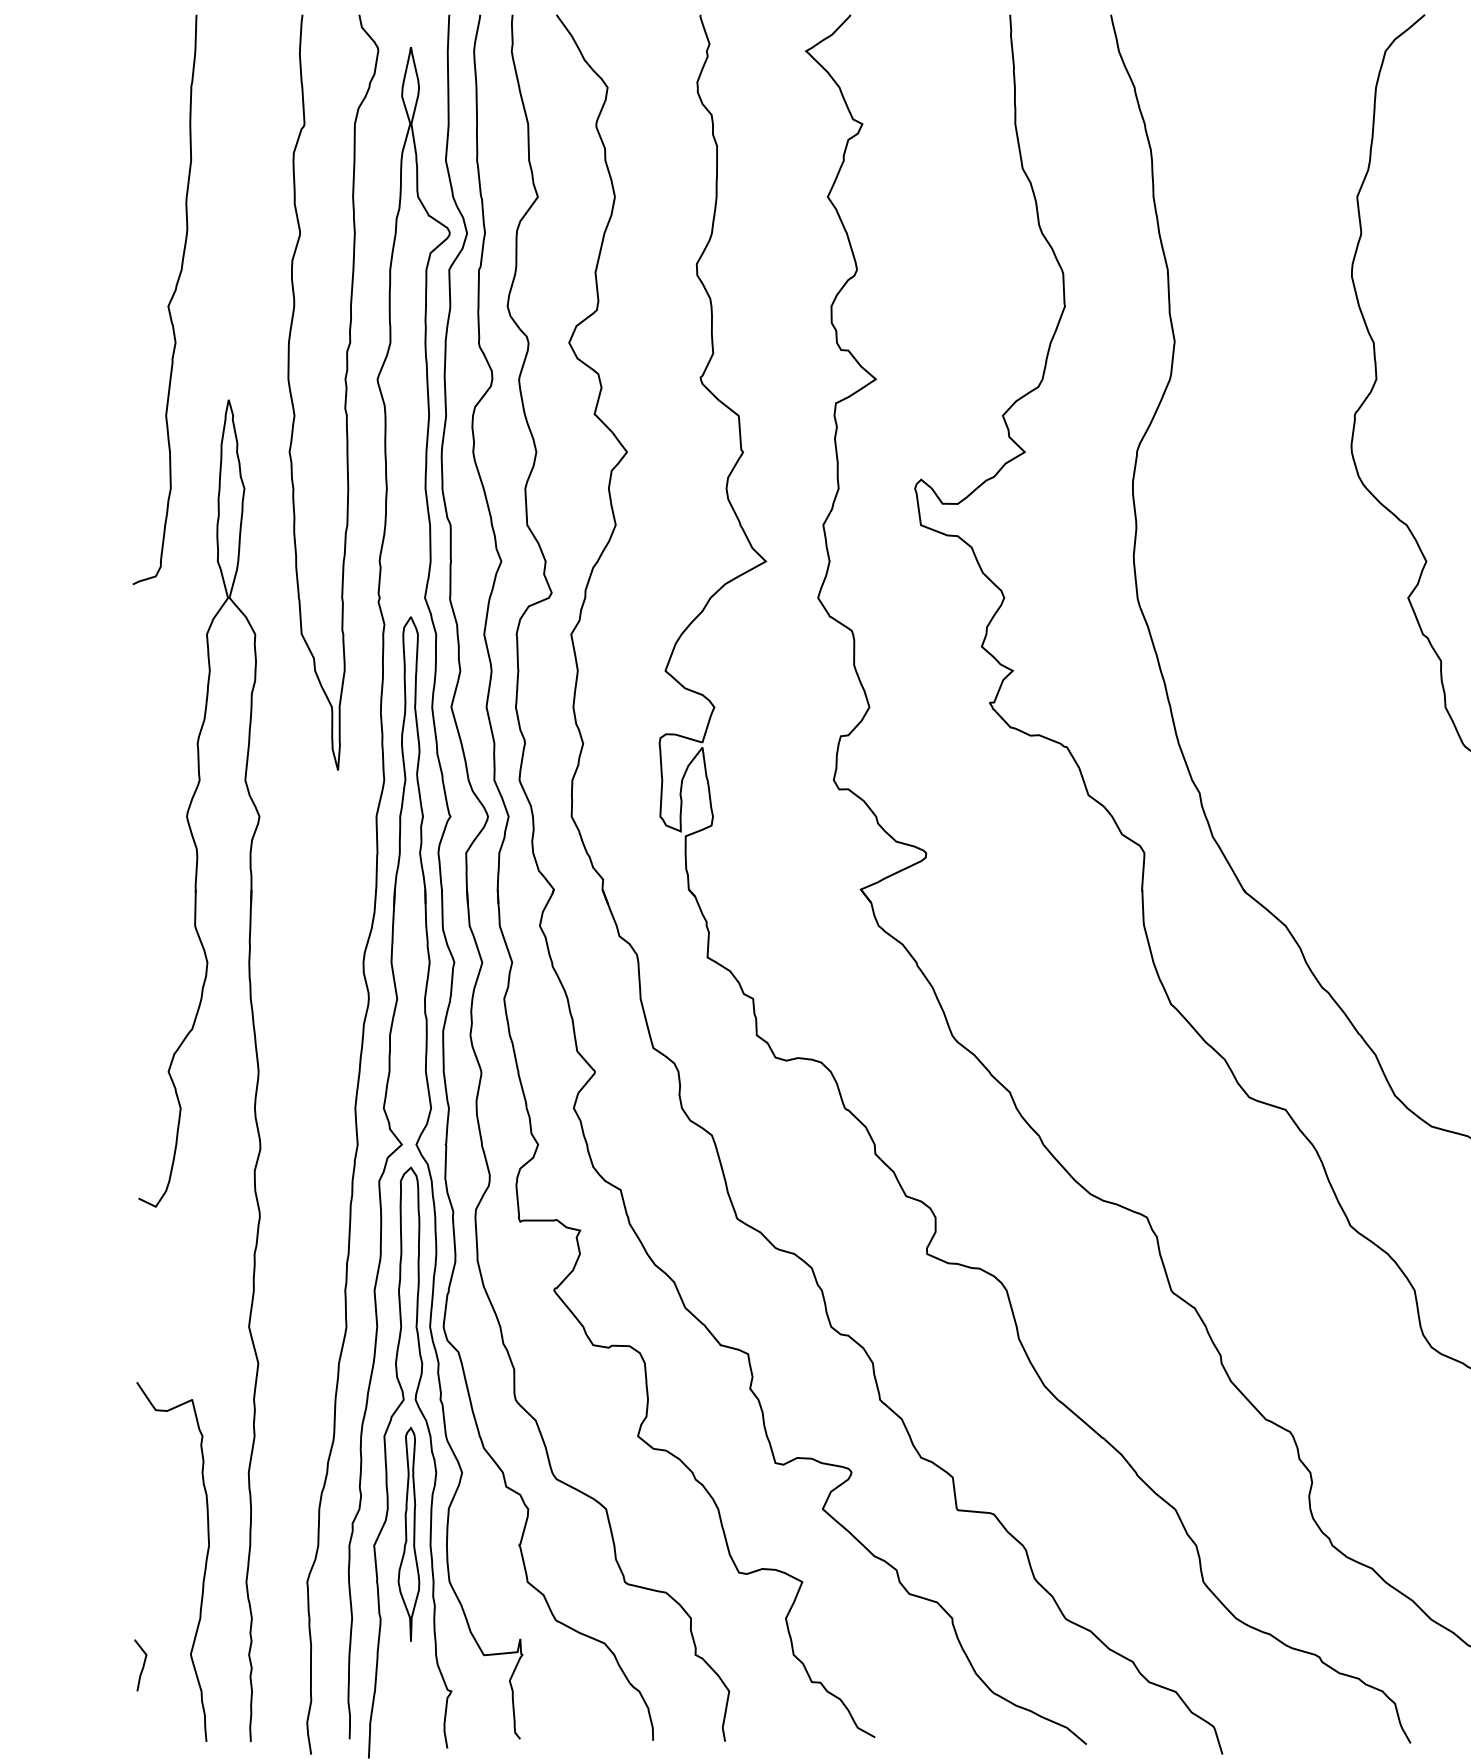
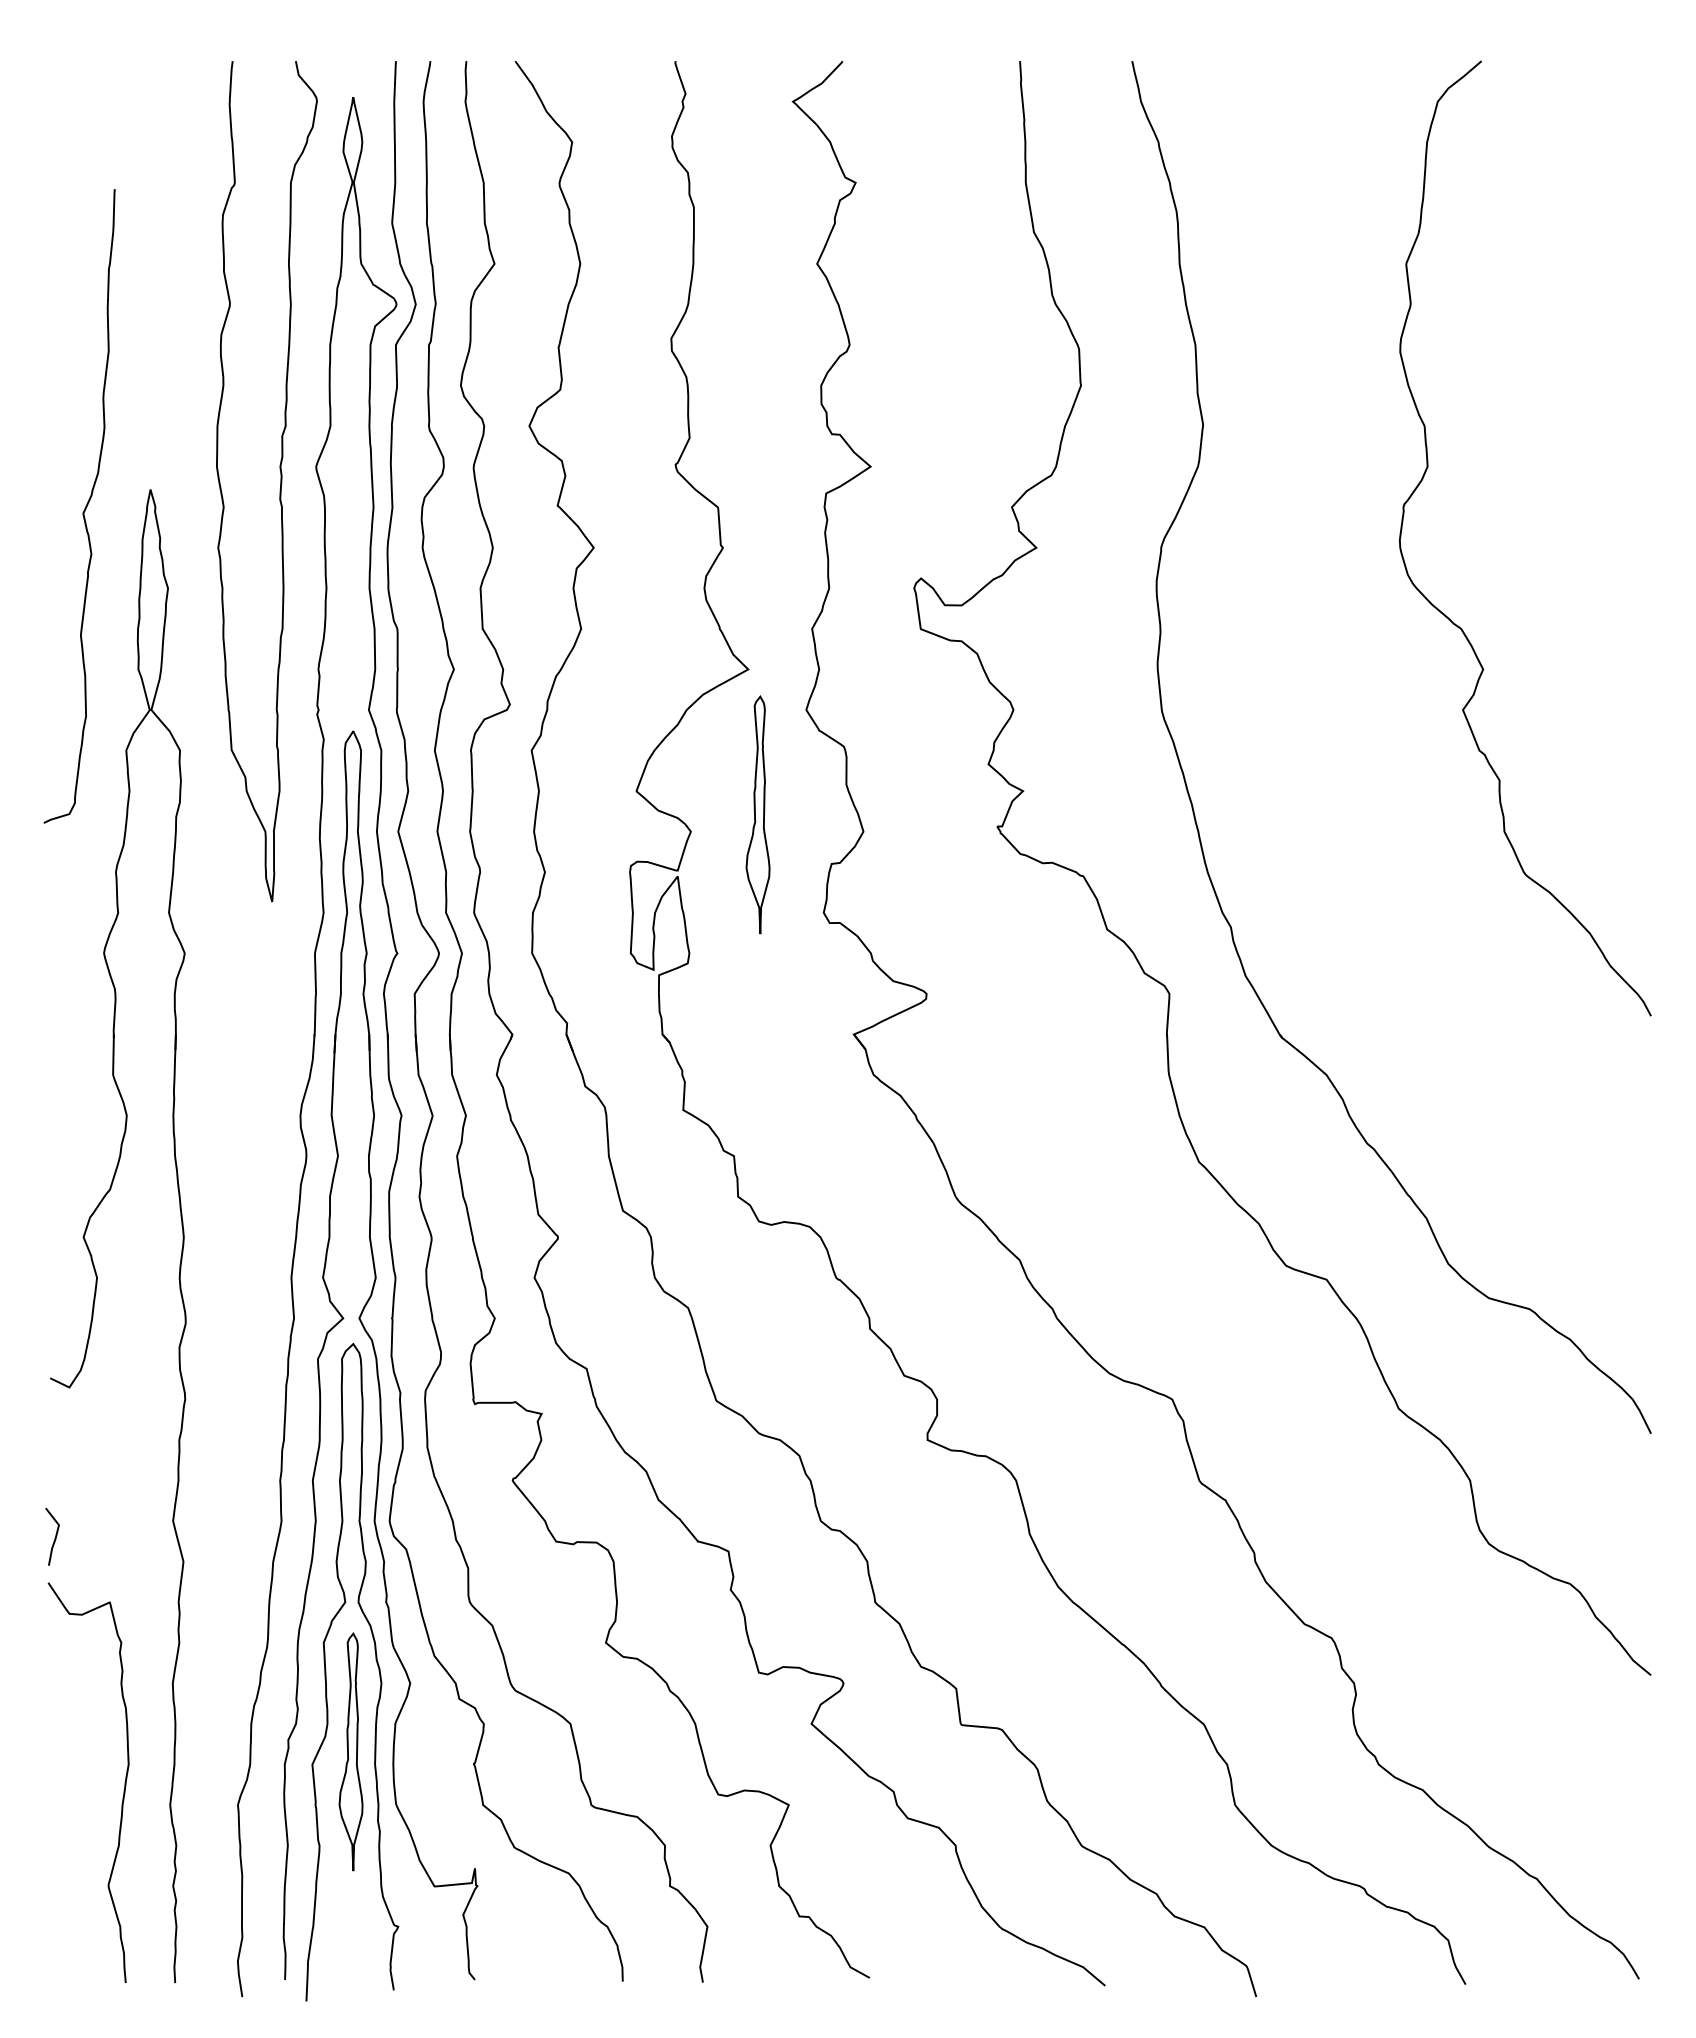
curve: (169, 301) -> (84, 508), moved
part: (774, 691) -> (757, 814), added
line: (142, 1666) -> (54, 1538), moved

